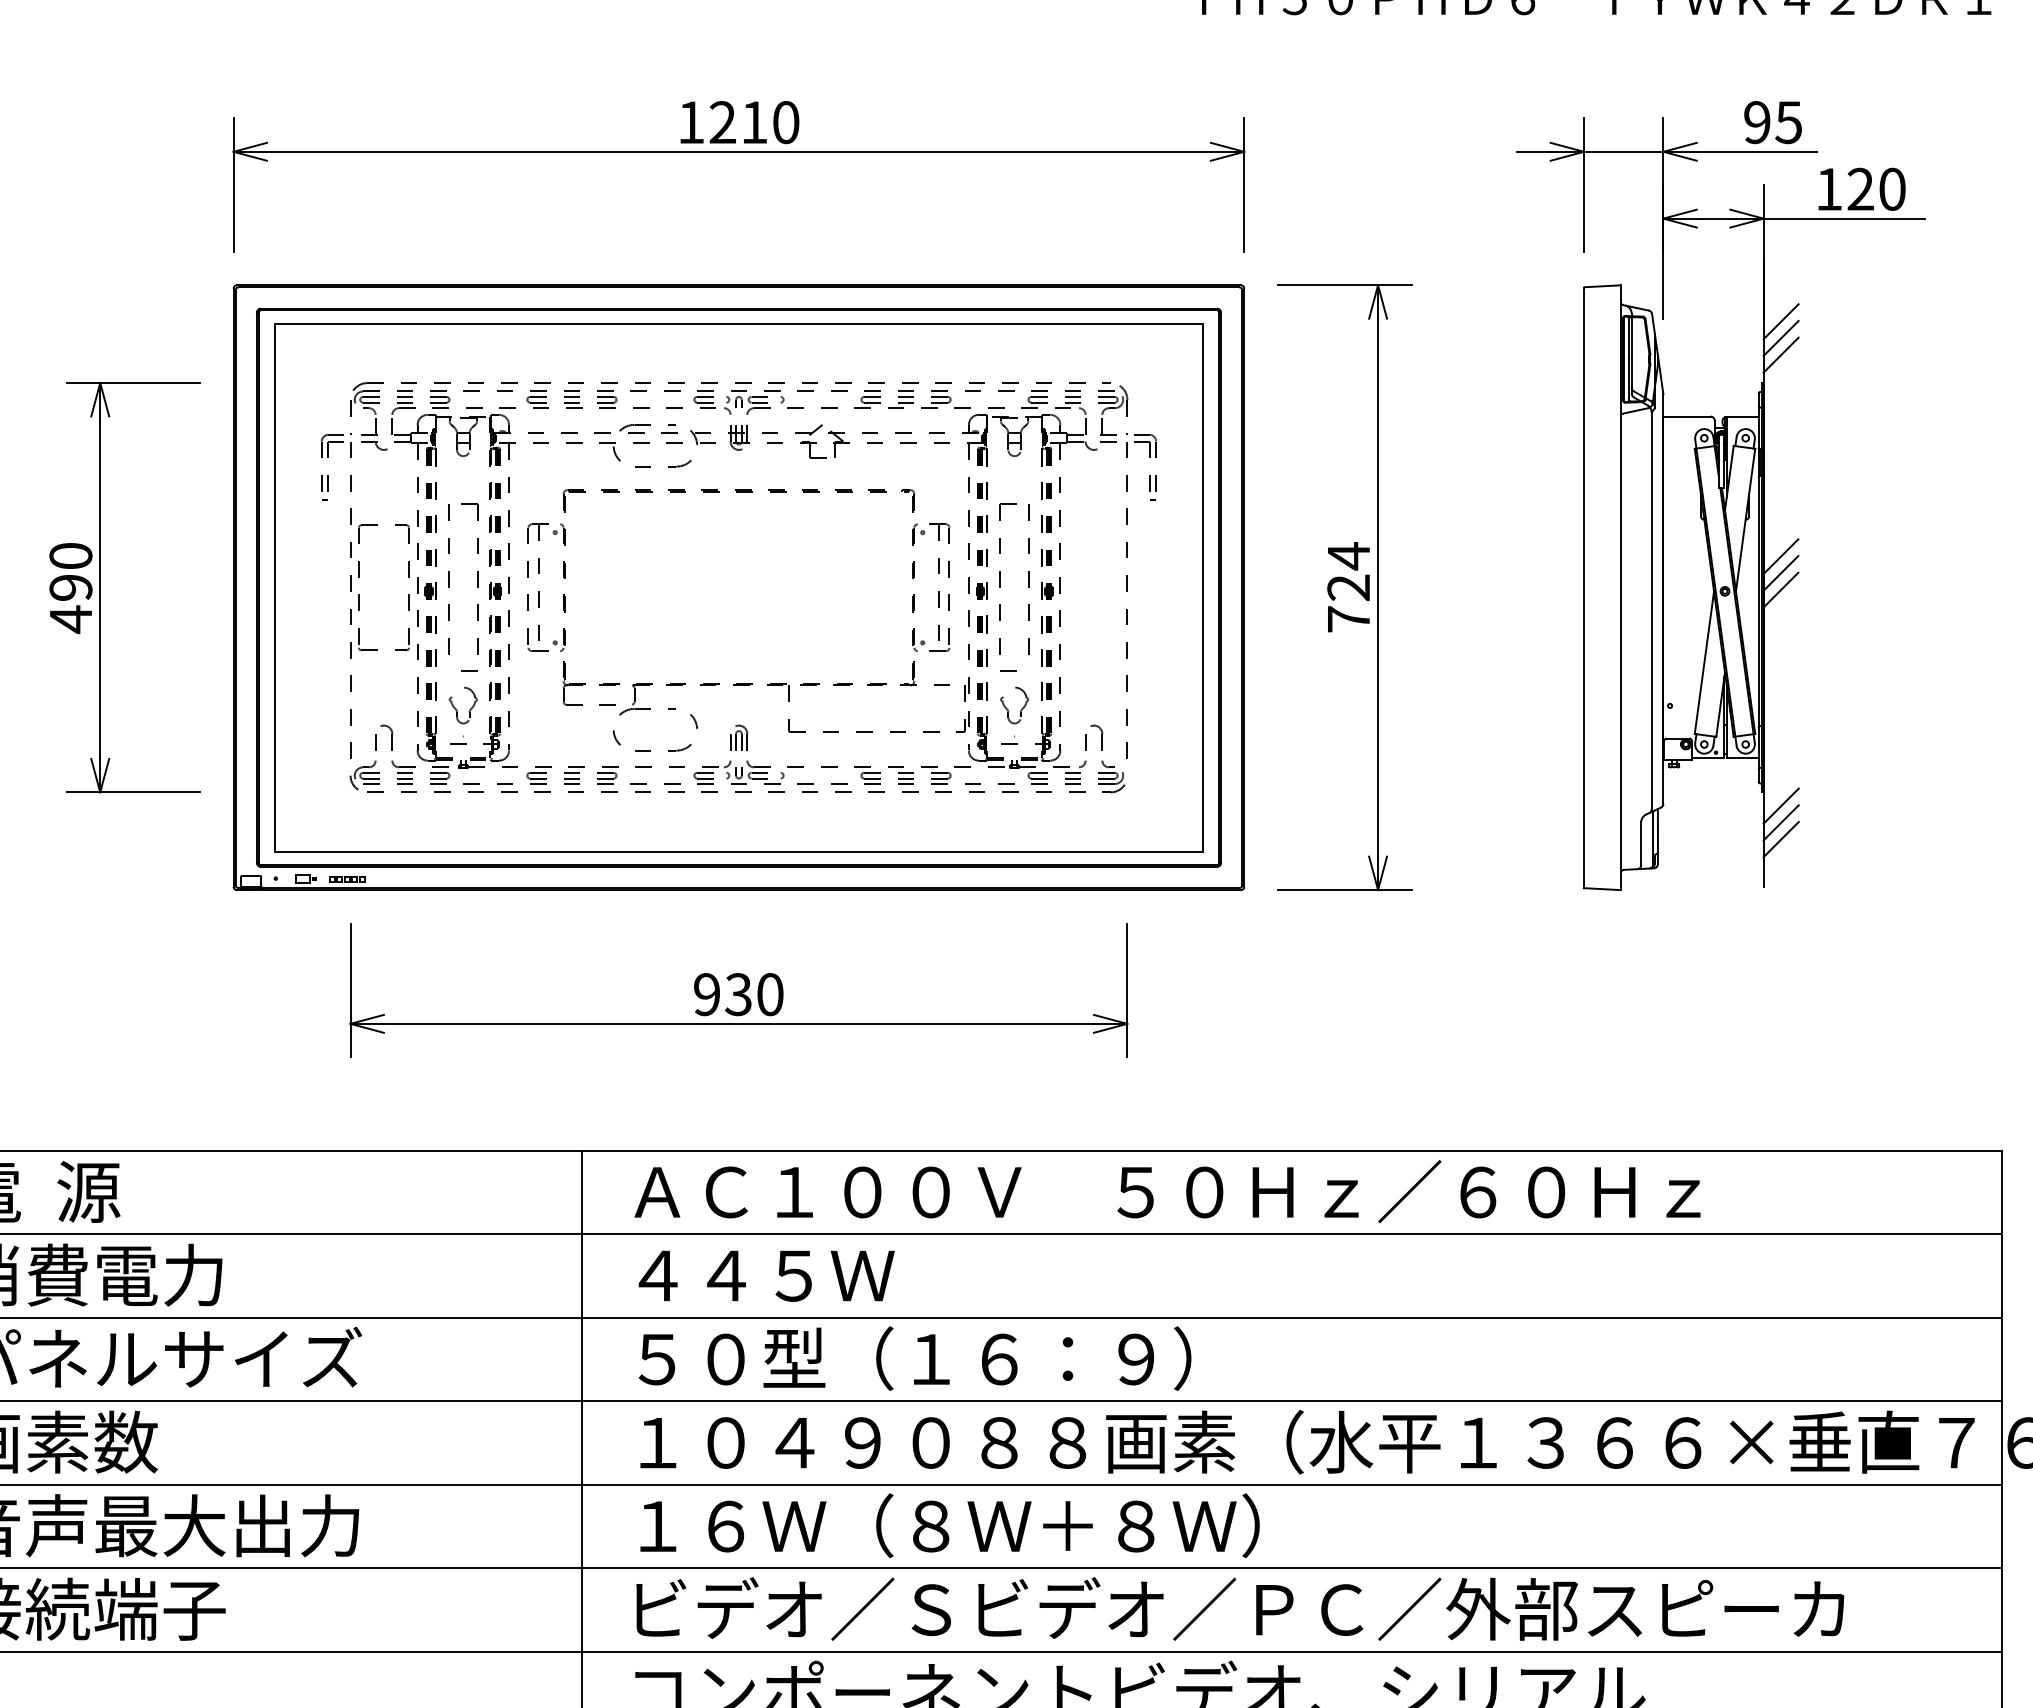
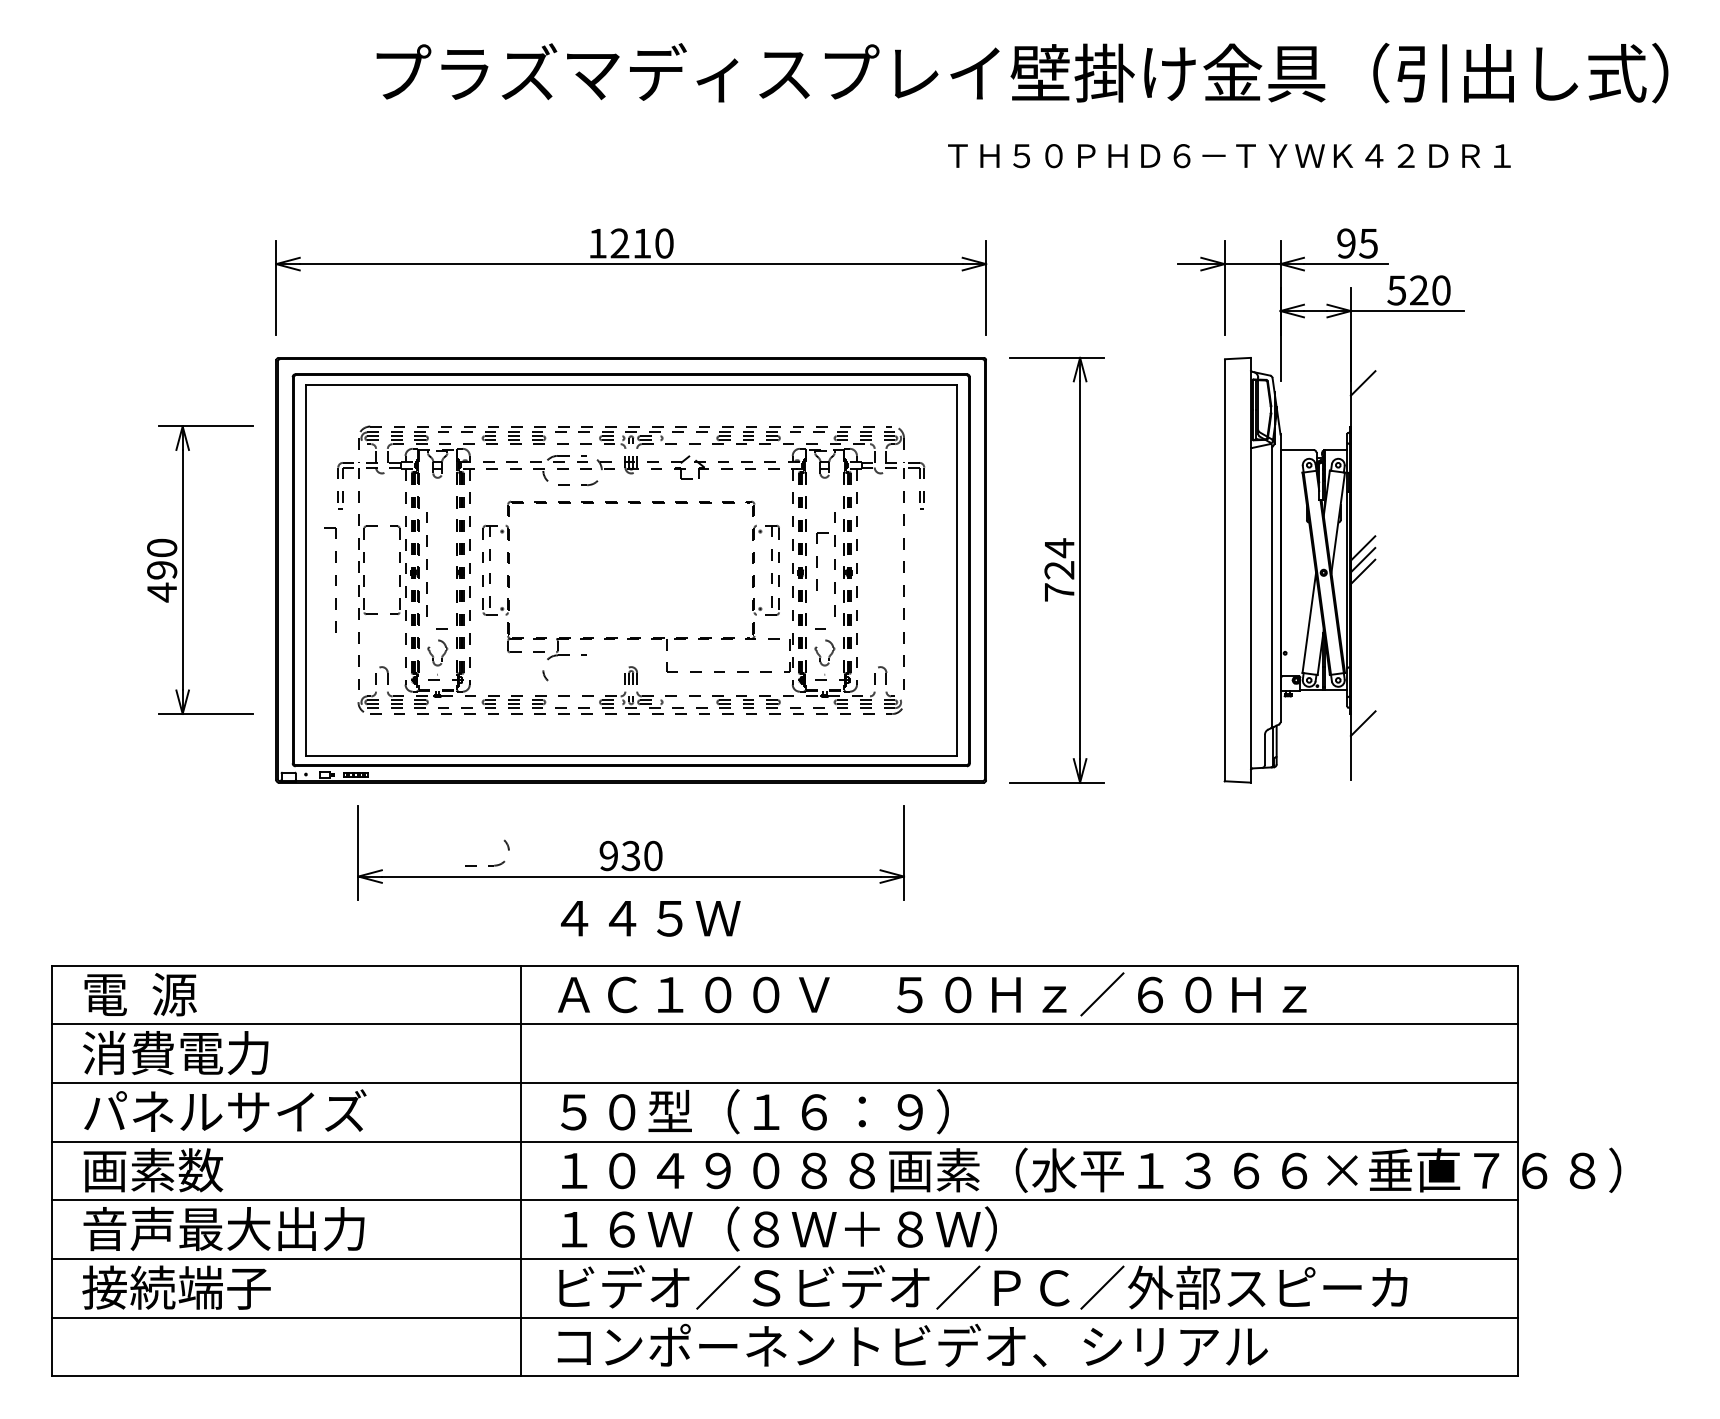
text: (1828, 189) -> (1396, 290), 120 -> 520
line: (1780, 337) -> (1362, 394), removed
line: (1780, 354) -> (1362, 406), removed
part: (470, 578) -> (330, 579), moved
part: (1006, 578) -> (819, 563), size x0.6
part: (668, 750) -> (488, 865), moved
line: (1780, 823) -> (1362, 735), removed
line: (1780, 838) -> (1362, 746), removed
text: (766, 1275) -> (650, 918), moved

